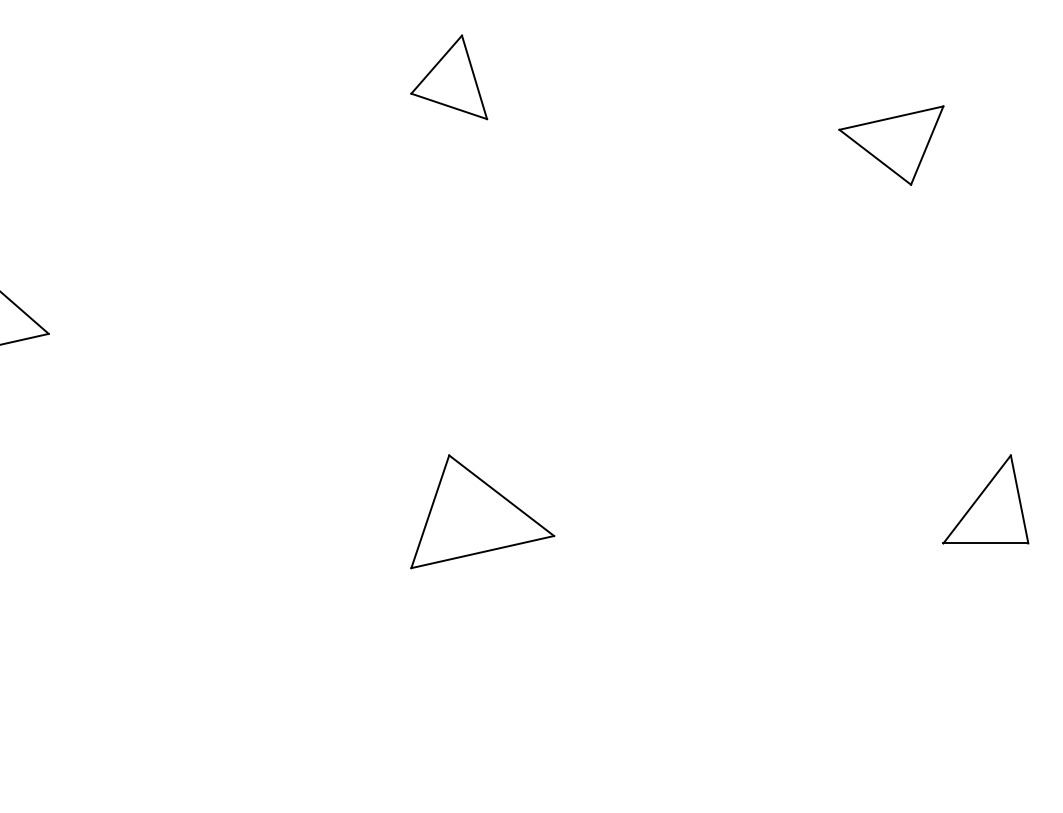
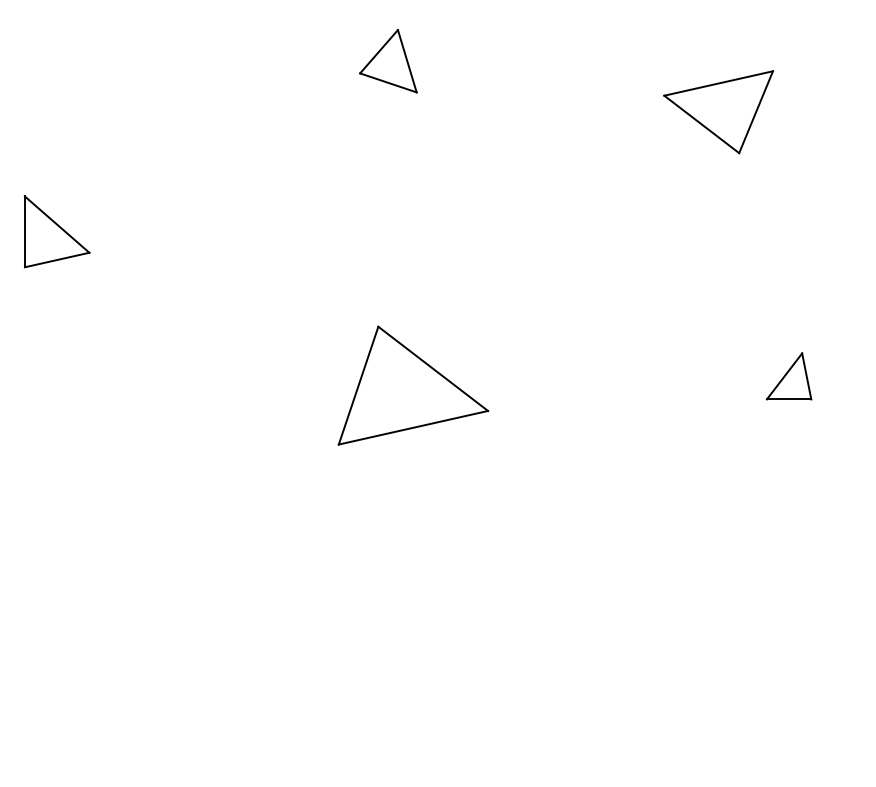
part: (891, 144) -> (718, 111), size x1.4
part: (985, 499) -> (788, 376), size x0.7
part: (482, 511) -> (413, 385), size x1.4

